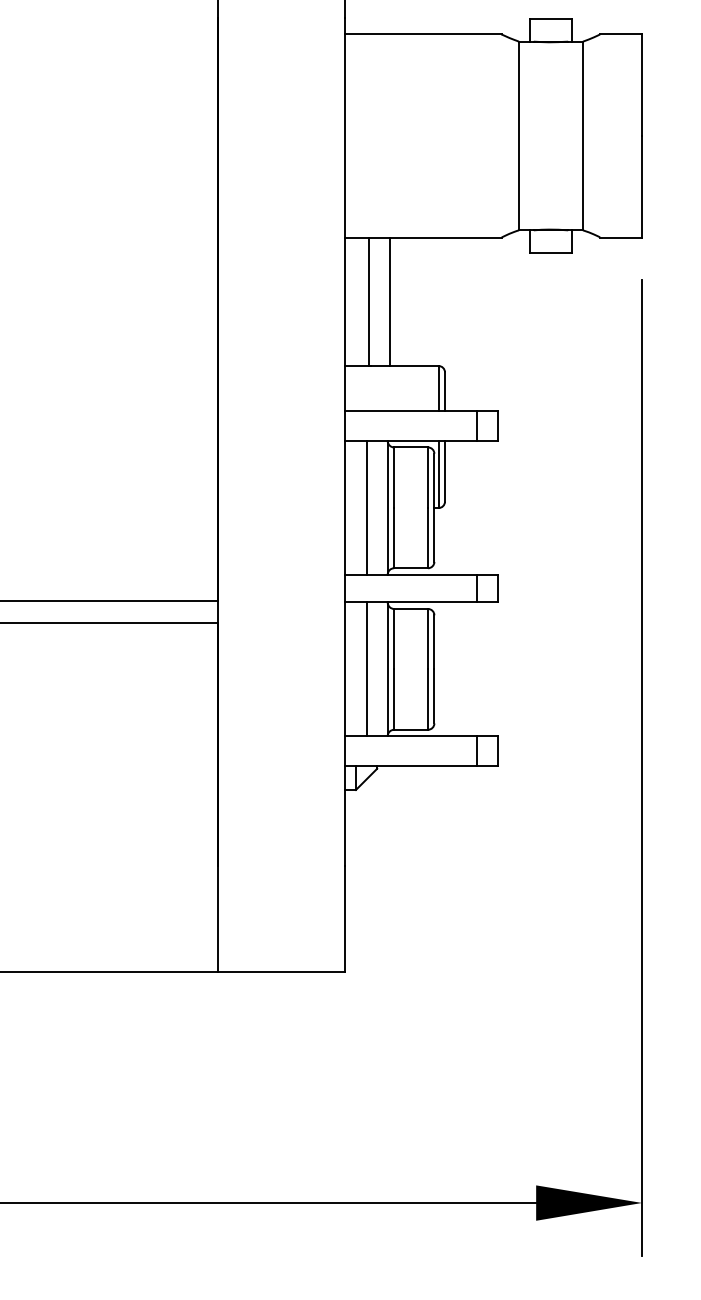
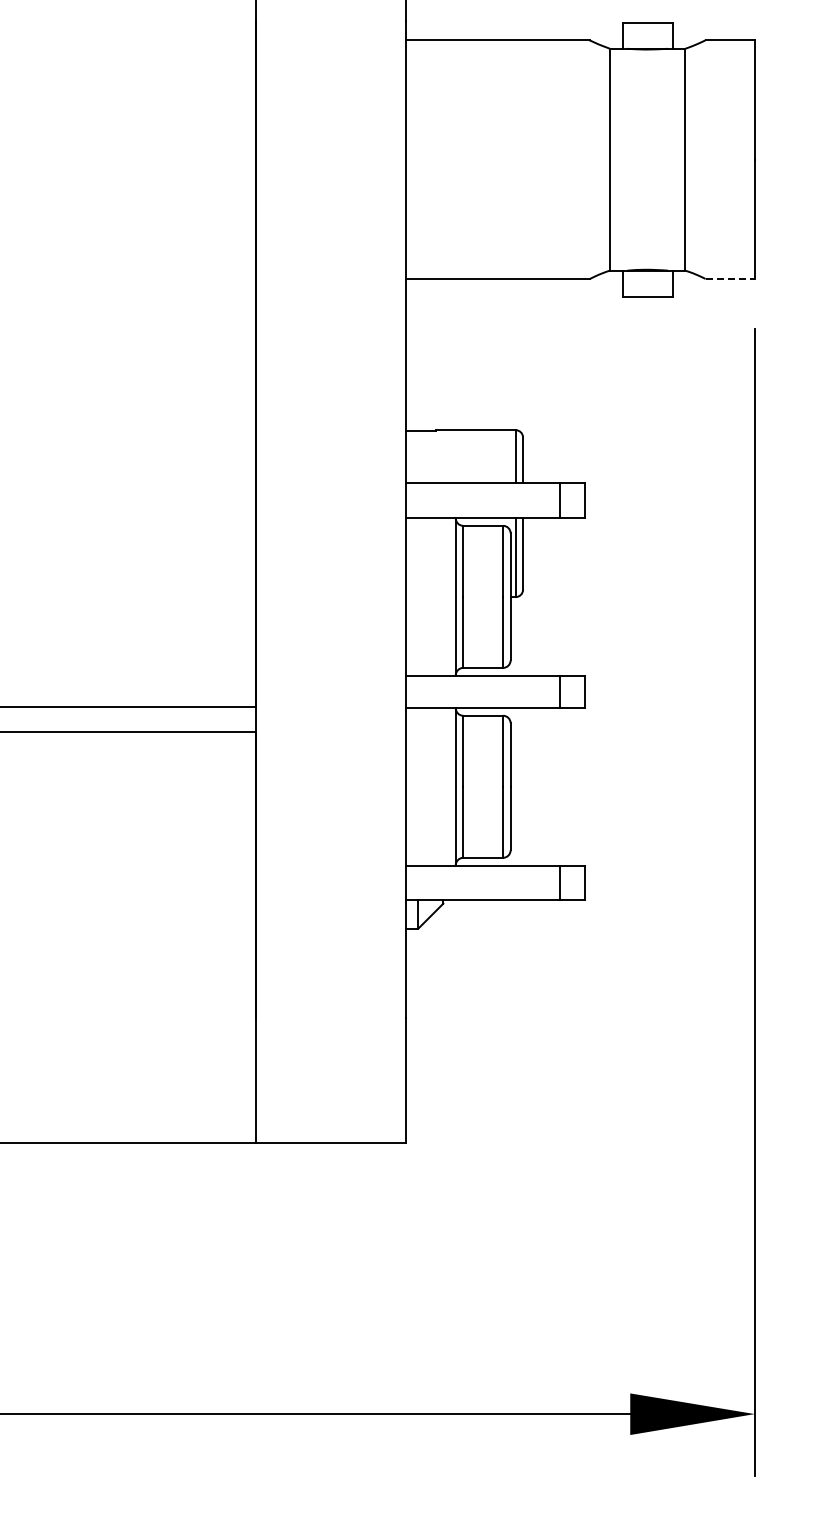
line: (621, 237) -> (730, 279), solid -> dashed
line: (368, 301) -> (433, 354), removed
line: (390, 301) -> (458, 354), removed
line: (366, 507) -> (430, 596), removed
line: (366, 669) -> (430, 786), removed

